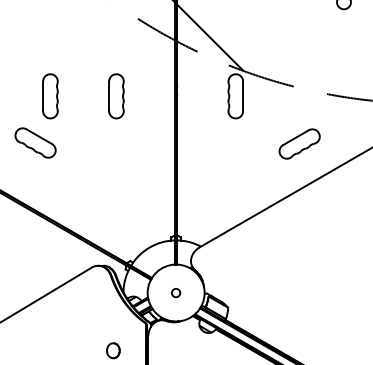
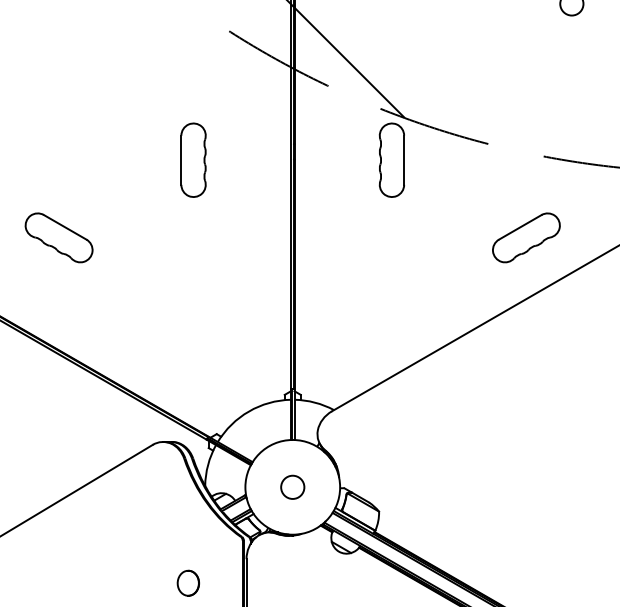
part: (50, 96) -> (83, 160), removed
part: (299, 143) -> (526, 236), moved
circle: (175, 292) -> (291, 486), size x1.67

